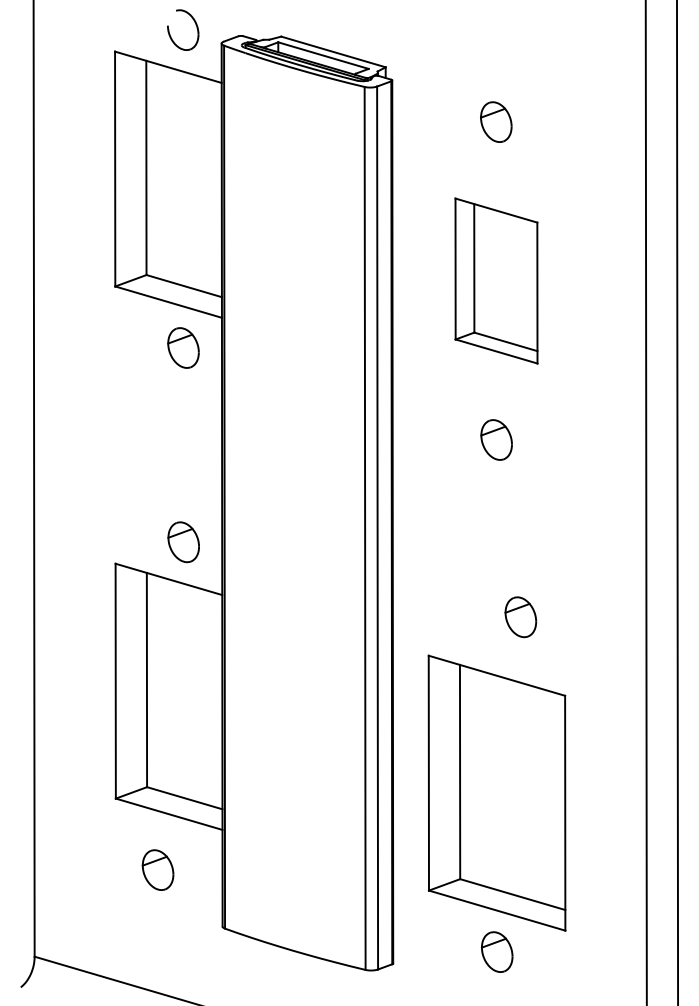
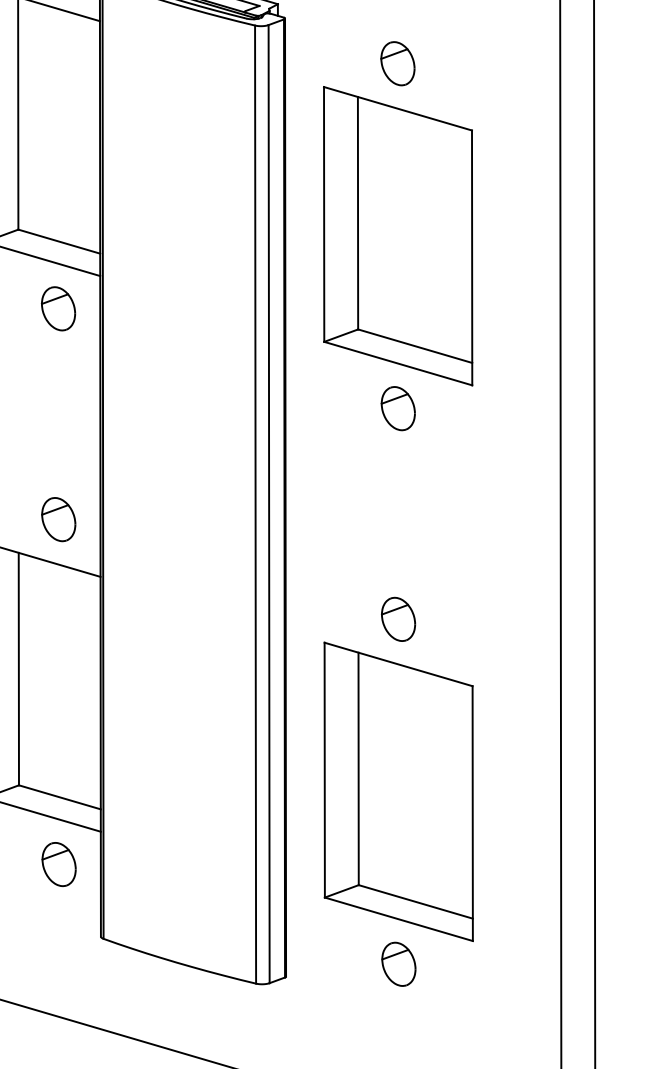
part: (496, 280) -> (398, 235), size x1.67
part: (520, 617) -> (398, 619), moved
part: (157, 869) -> (58, 863), moved

